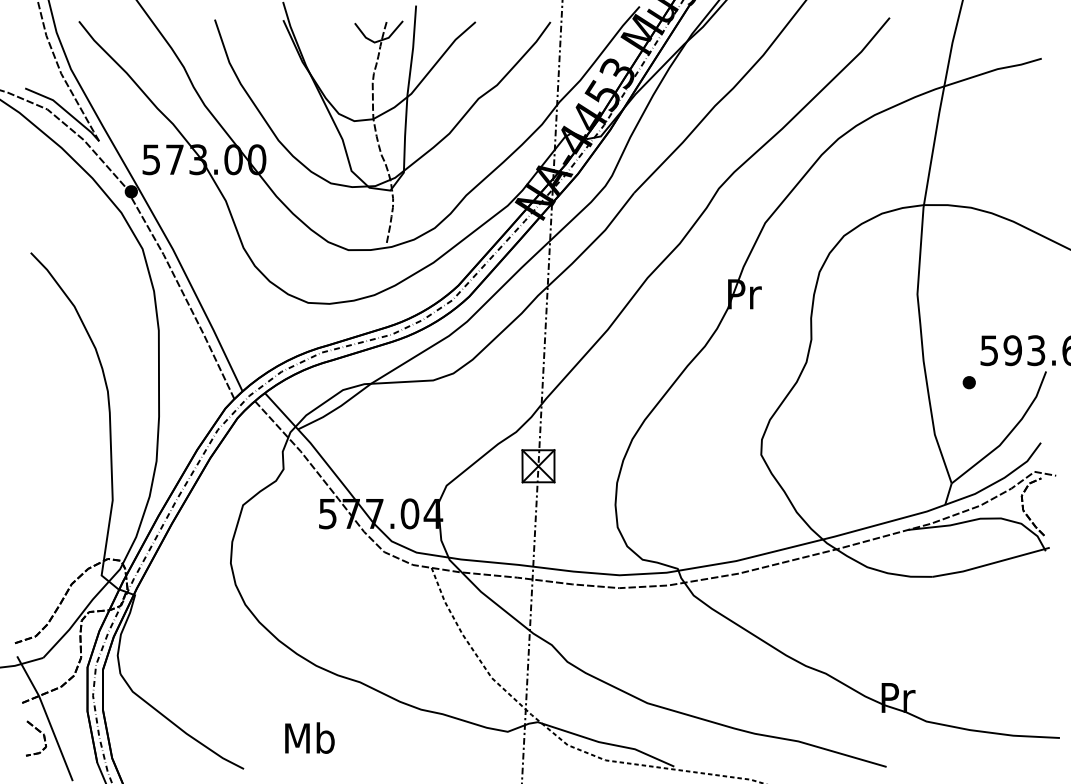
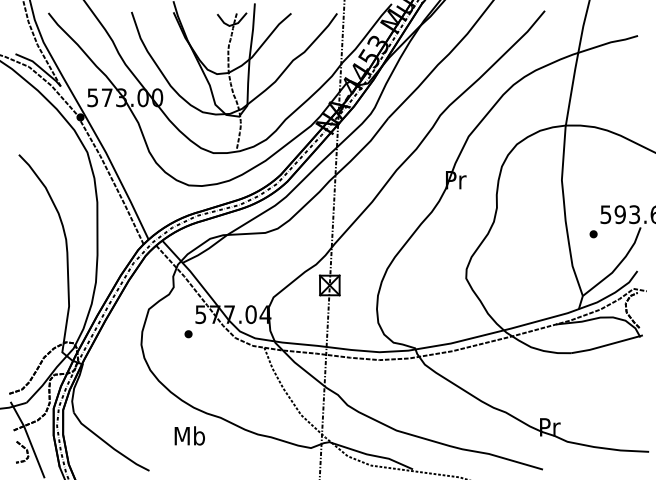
part: (307, 546) -> (188, 334), added
text: (309, 737) -> (189, 435), moved

